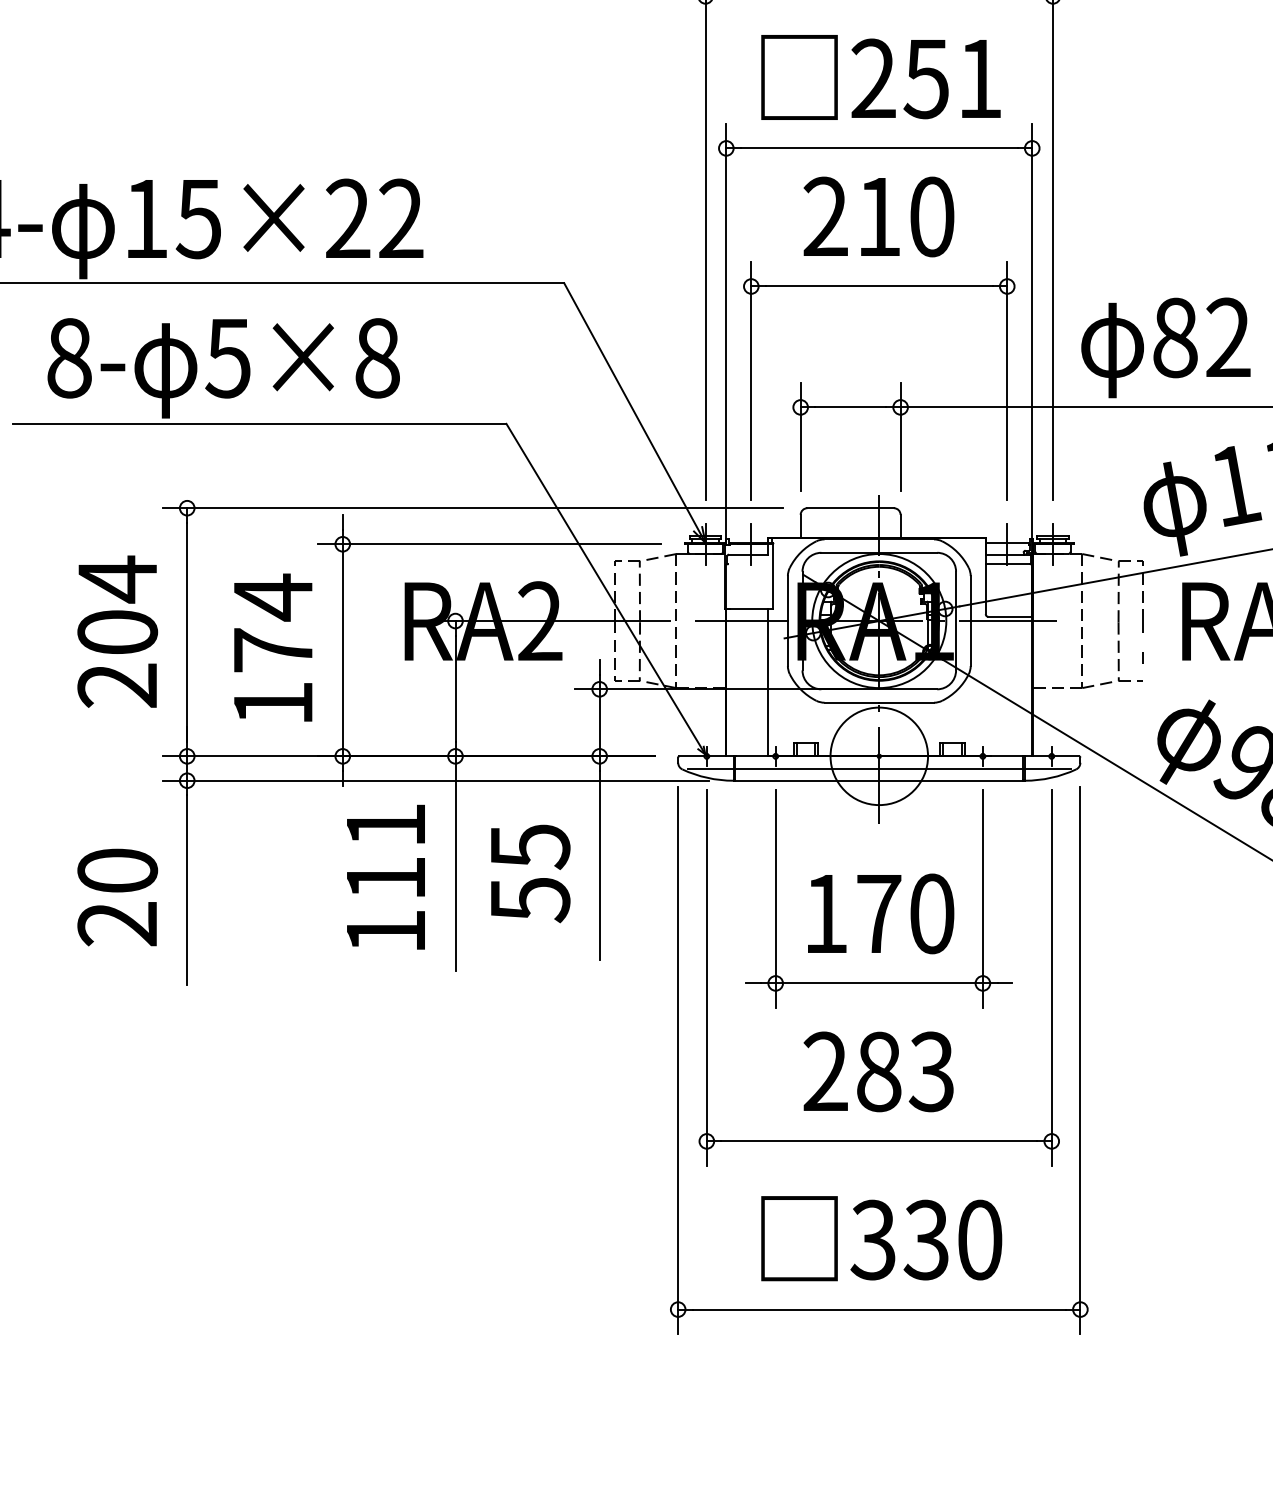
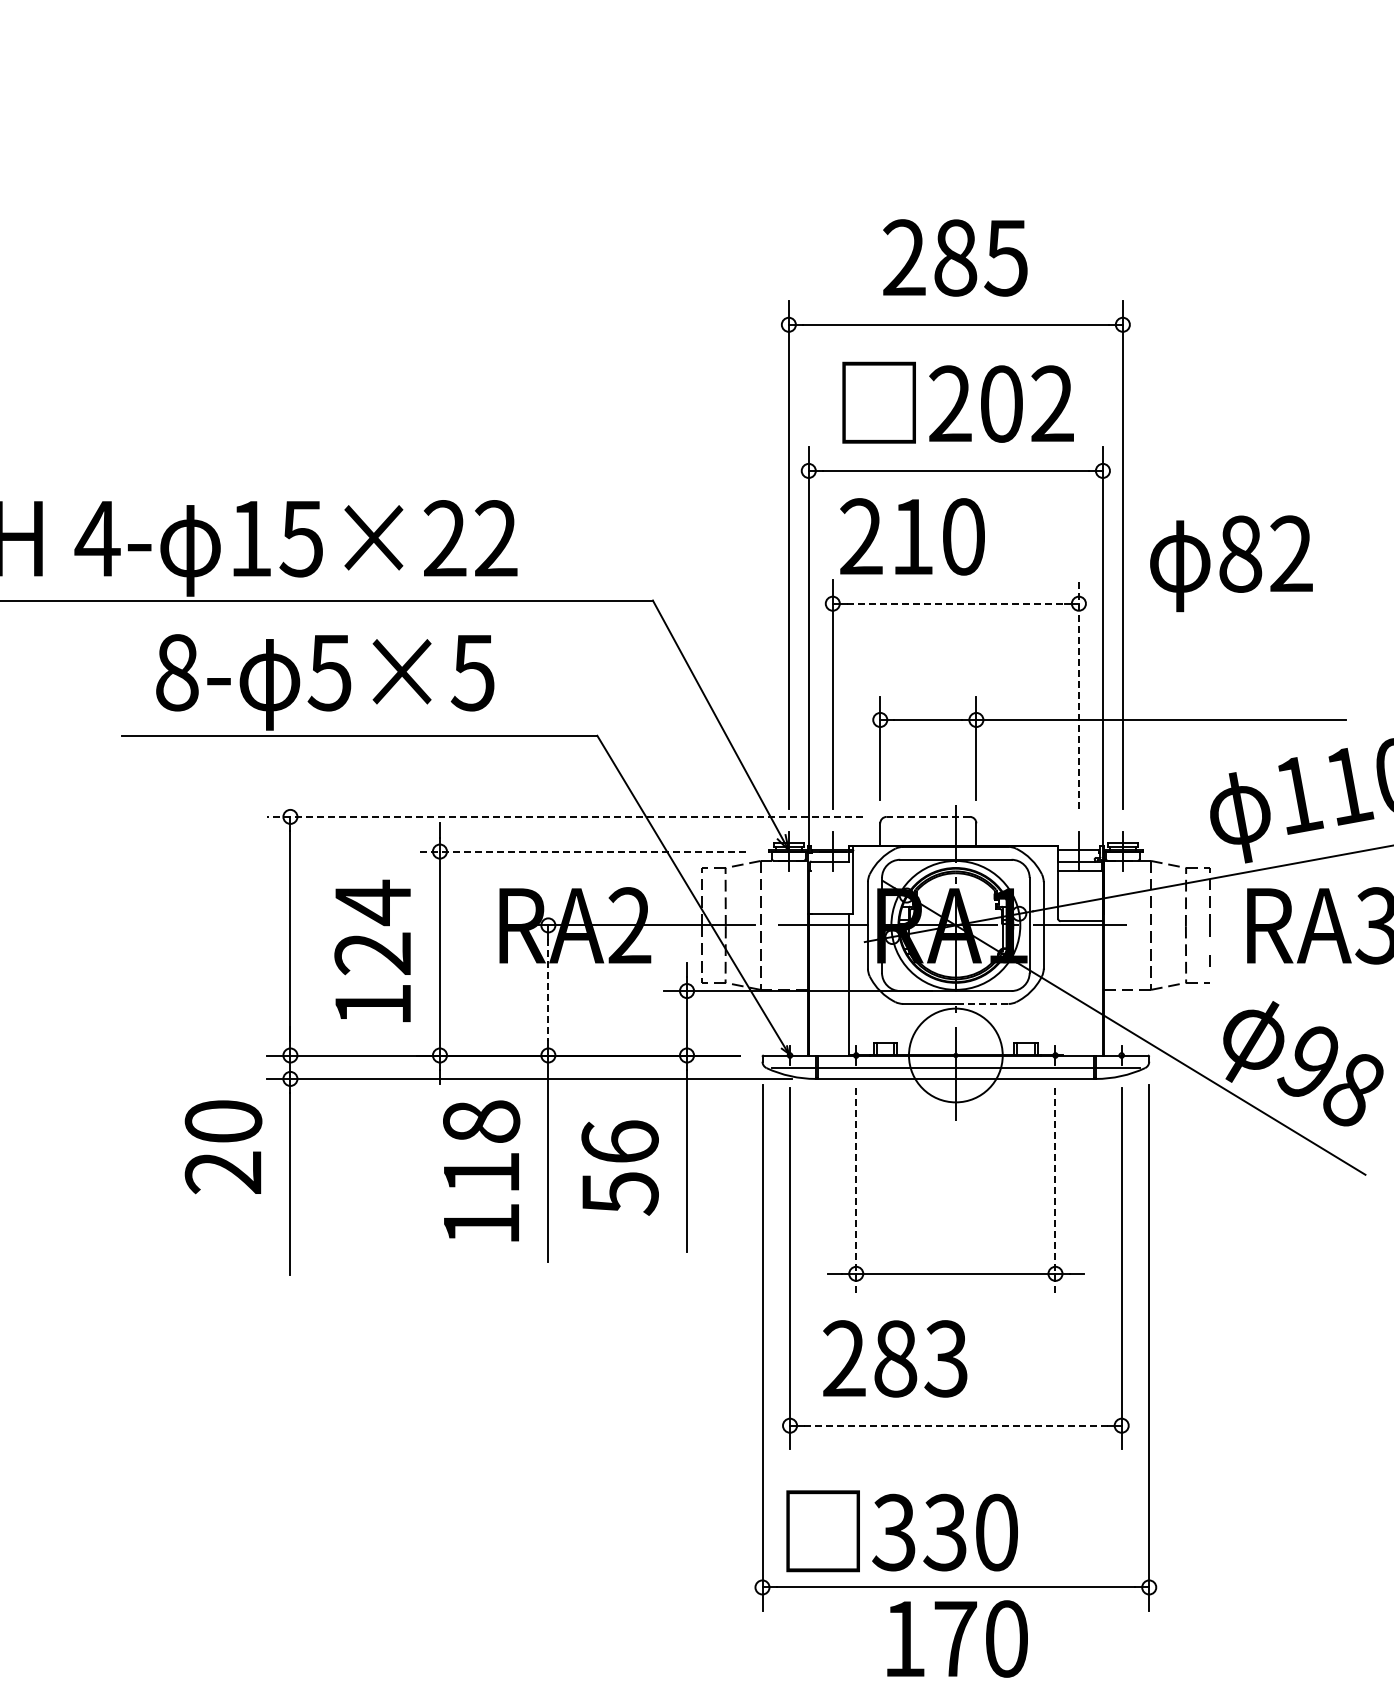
text: (952, 78) -> (1026, 403), 251 -> 202
text: (878, 216) -> (912, 536), moved
line: (878, 286) -> (955, 603), solid -> dashed
text: (1165, 347) -> (1231, 563), moved
text: (376, 358) -> (472, 672), 5×8 -> 5×5
line: (1006, 380) -> (1078, 694), solid -> dashed
line: (472, 507) -> (564, 816), solid -> dashed
line: (850, 507) -> (928, 816), solid -> dashed
line: (488, 544) -> (580, 851), solid -> dashed
part: (117, 631) -> (223, 935), removed
text: (272, 650) -> (372, 953), 174 -> 124
line: (455, 688) -> (548, 990), solid -> dashed
line: (905, 702) -> (981, 1003), solid -> dashed
text: (385, 824) -> (481, 1121), 111 -> 118
text: (529, 846) -> (619, 1142), 55 -> 56
text: (117, 897) -> (223, 1147), moved
line: (775, 899) -> (856, 1193), solid -> dashed
line: (982, 899) -> (1055, 1193), solid -> dashed
text: (880, 913) -> (957, 1638), moved
text: (878, 1071) -> (895, 1358), moved
line: (878, 1141) -> (955, 1425), solid -> dashed
text: (880, 1238) -> (901, 1531), moved

